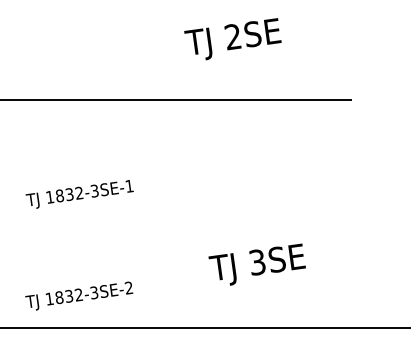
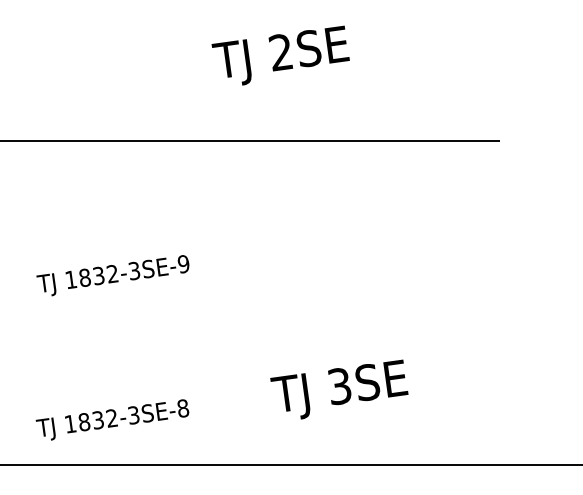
text: (232, 39) -> (280, 56), moved
text: (129, 185) -> (183, 263), 1832-3SE-1 -> 1832-3SE-9
text: (256, 264) -> (338, 389), moved
text: (128, 287) -> (182, 407), 1832-3SE-2 -> 1832-3SE-8

